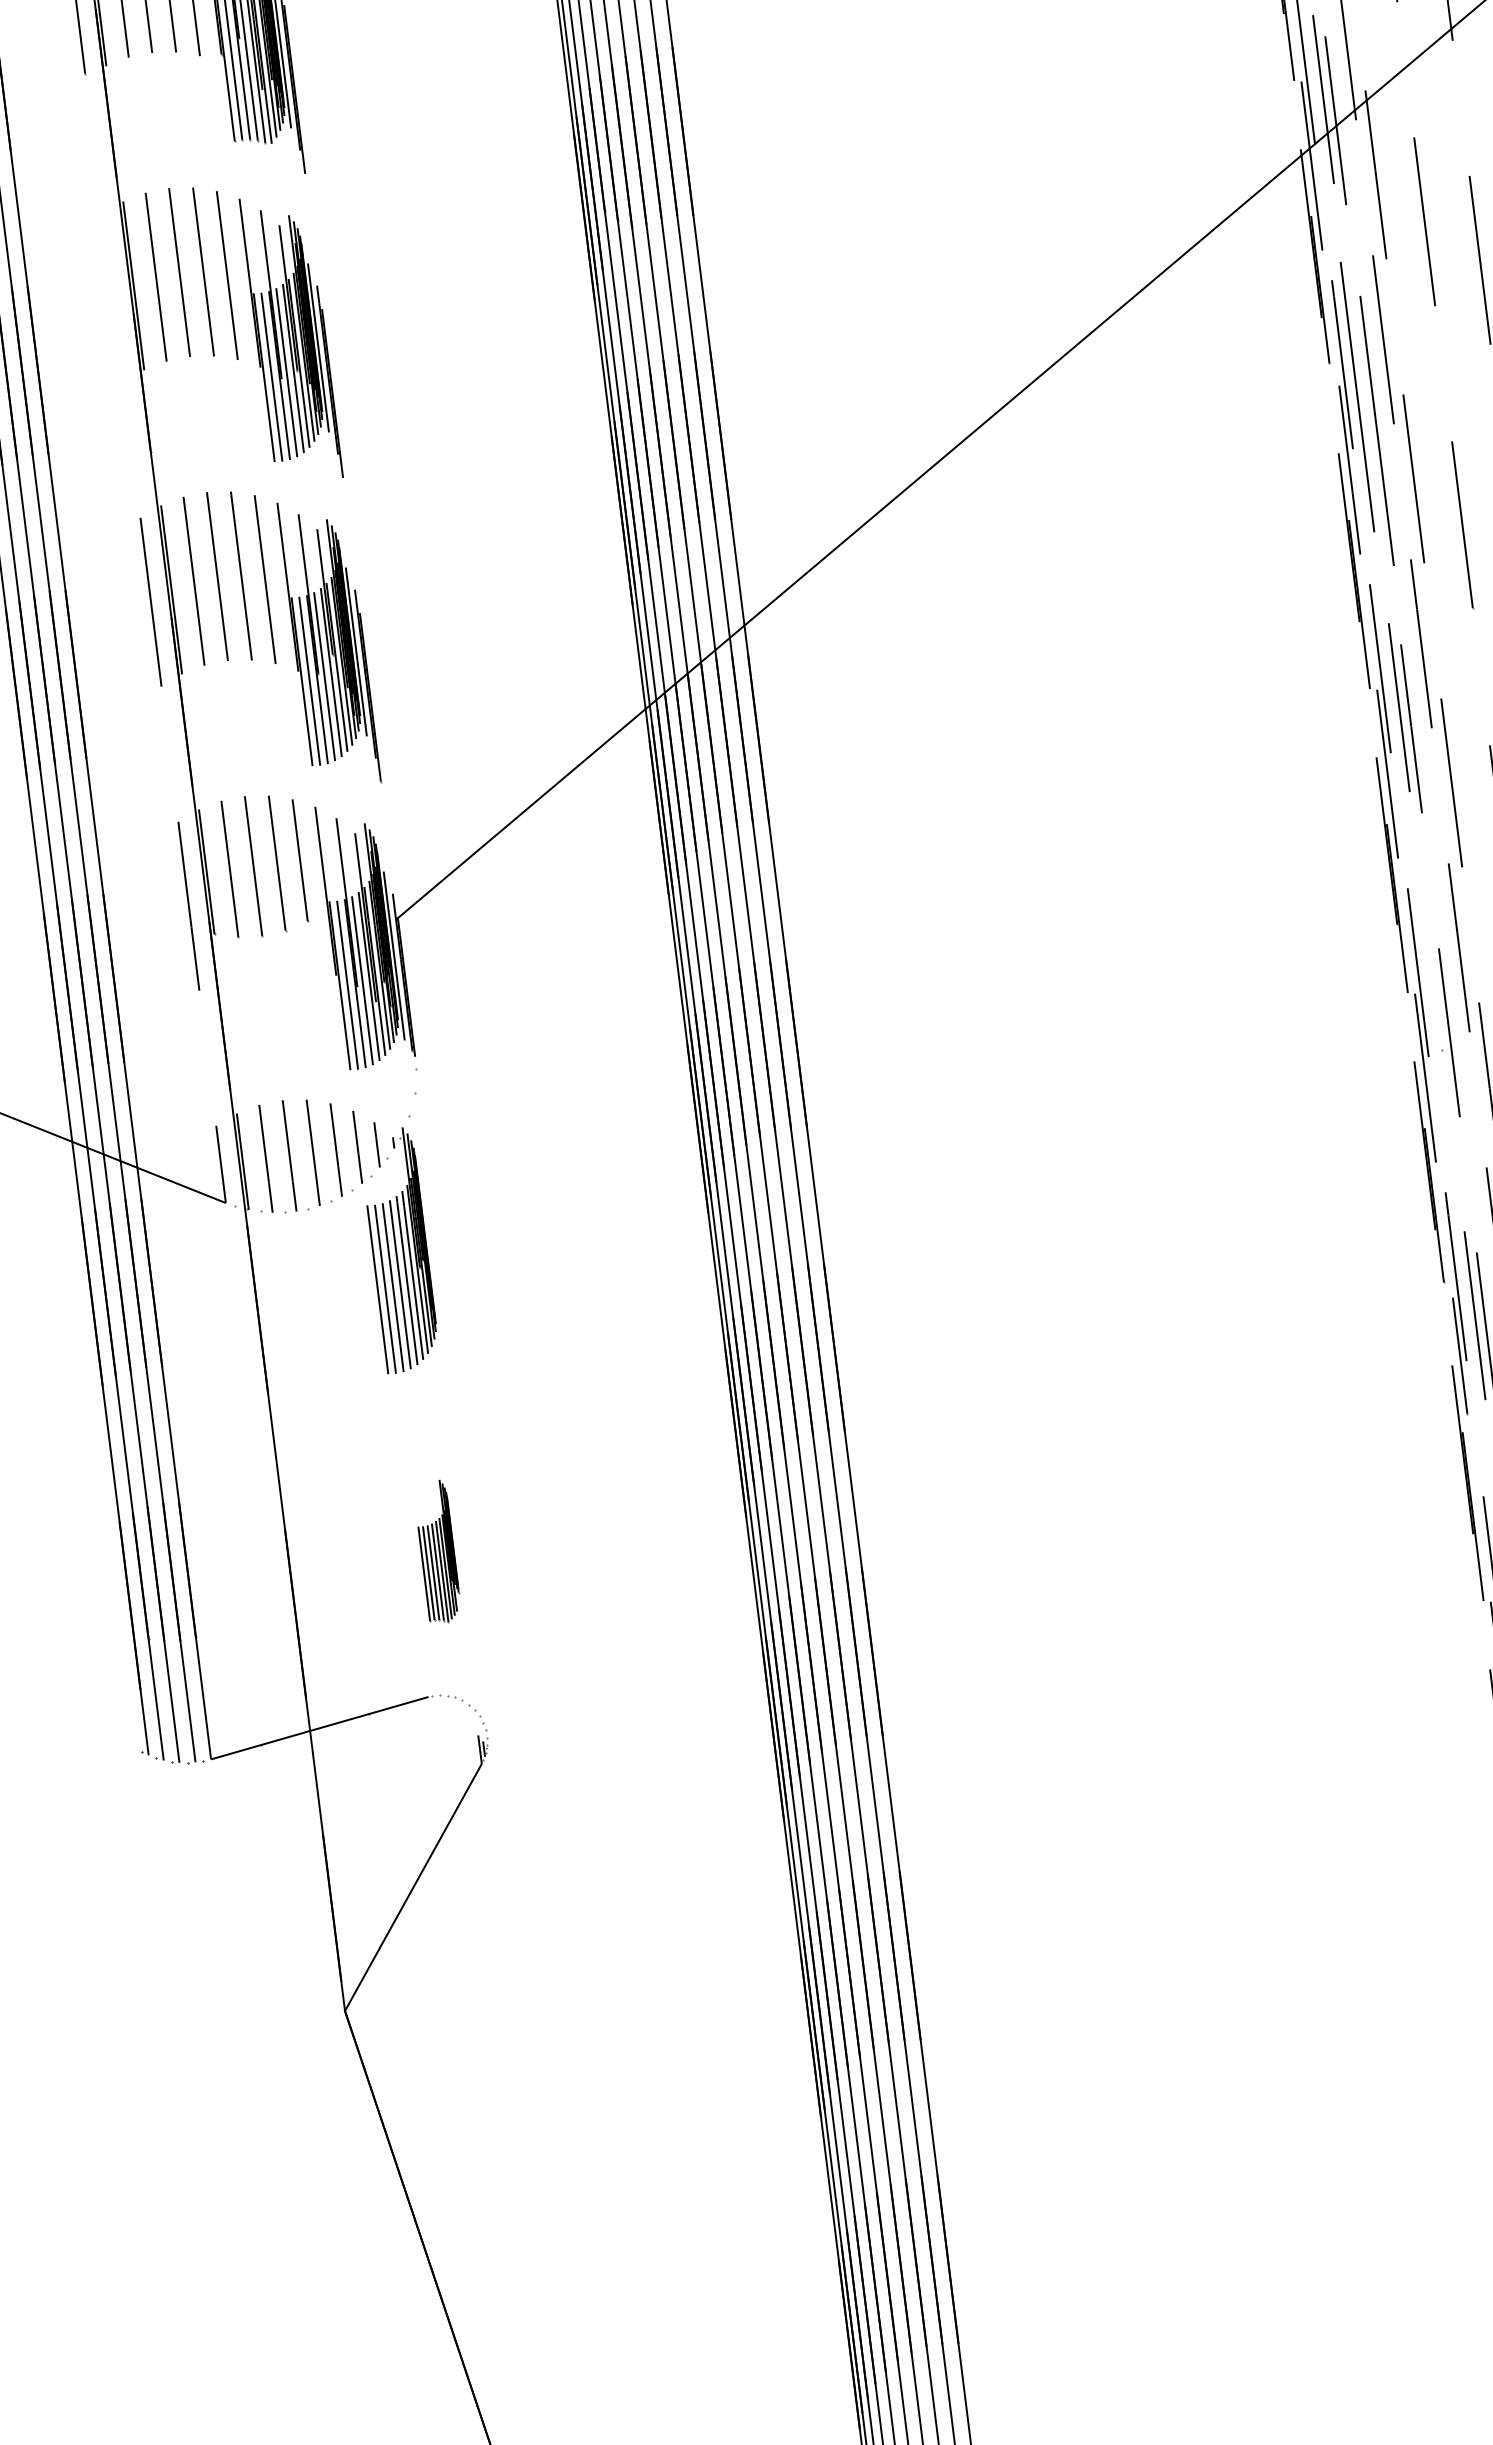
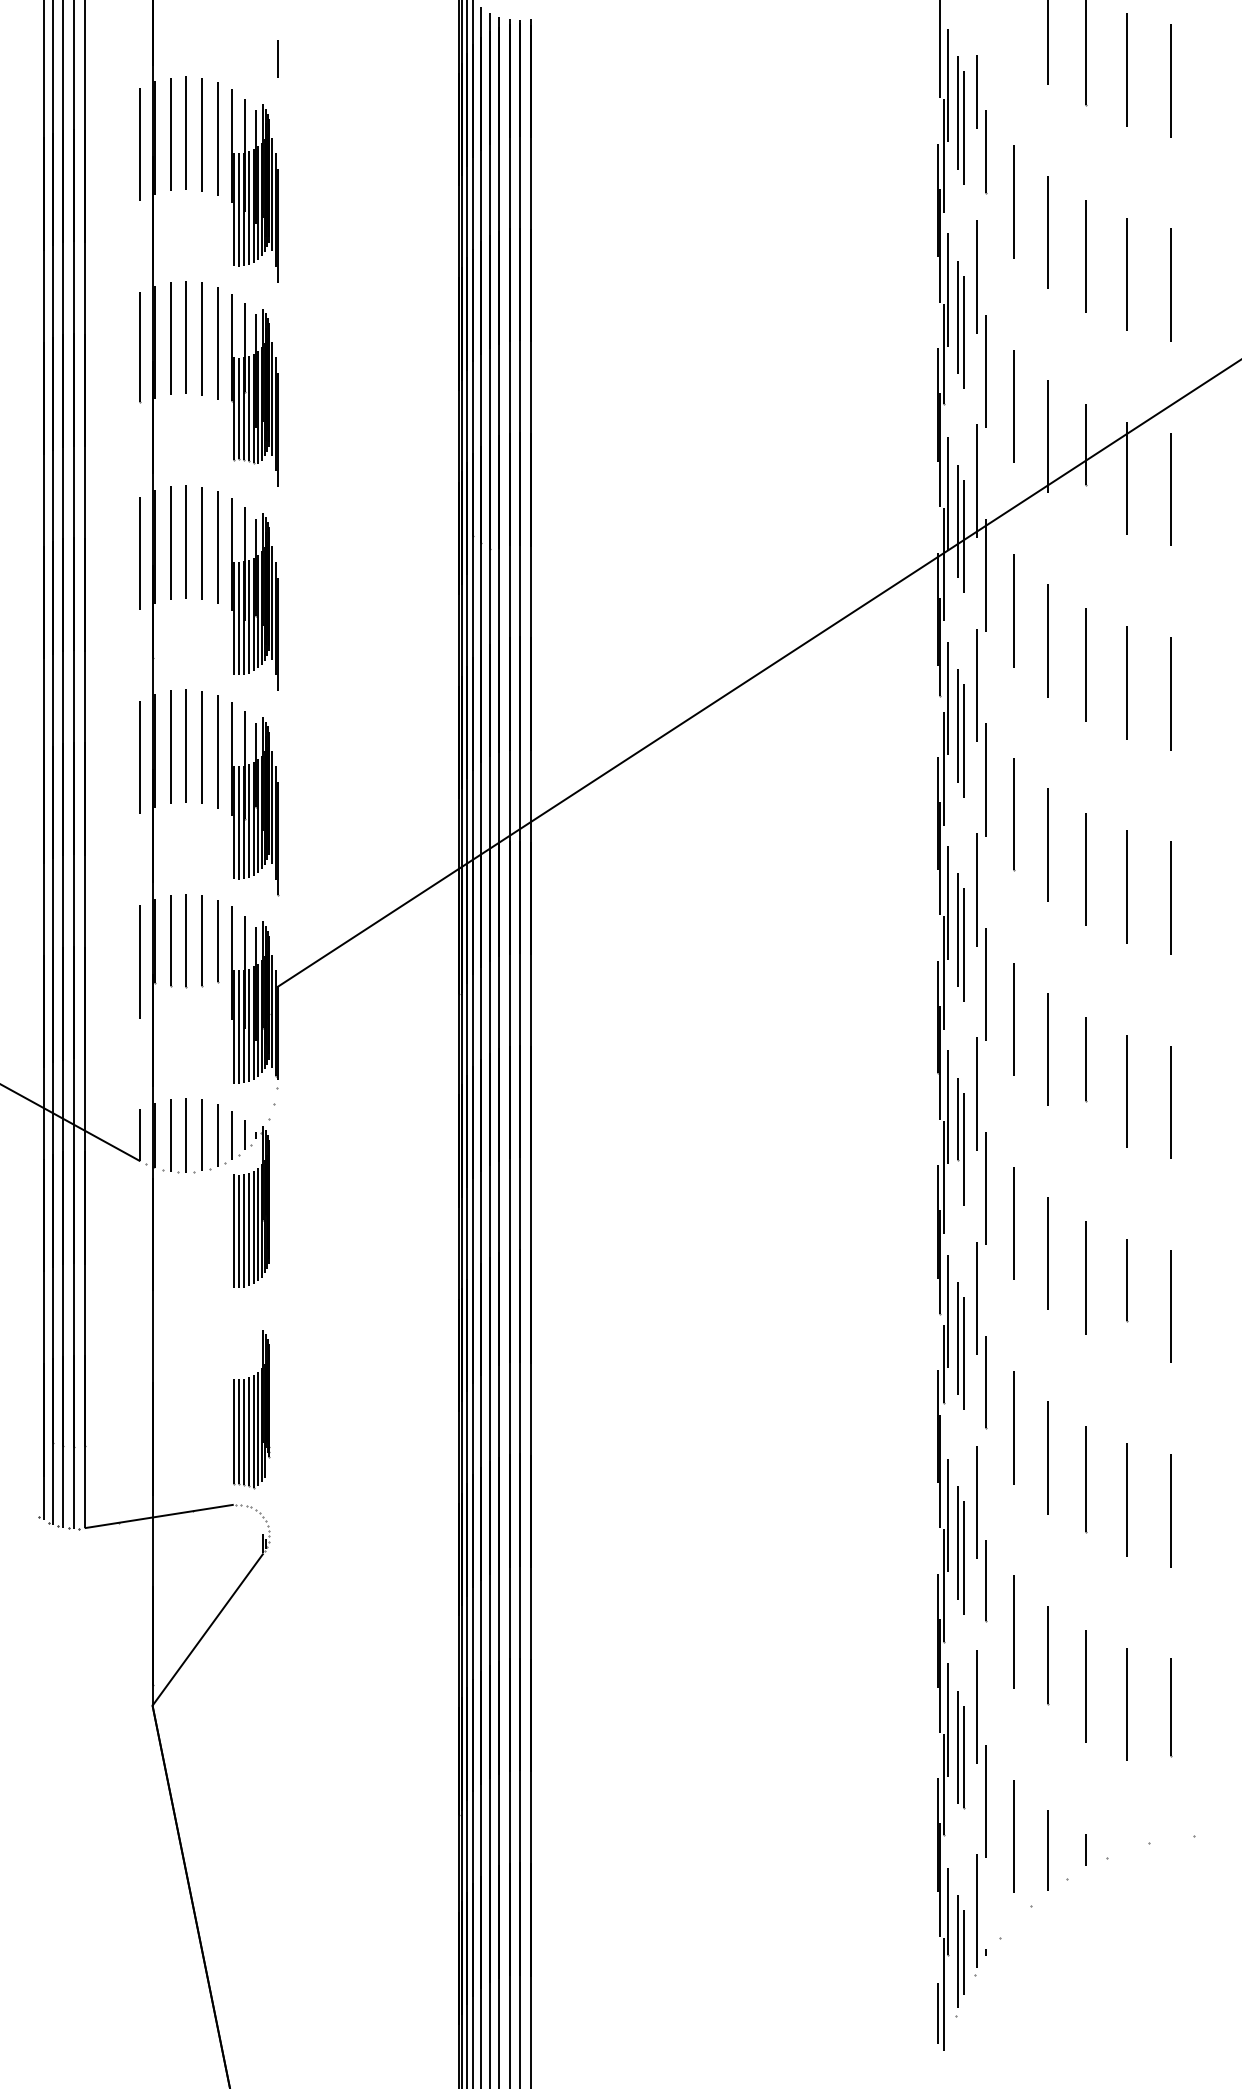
line: (113, 298) -> (140, 553), added
part: (1367, 414) -> (960, 733), size x0.62
line: (1434, 987) -> (957, 1118), added
part: (437, 1551) -> (251, 1409), size x1.67

